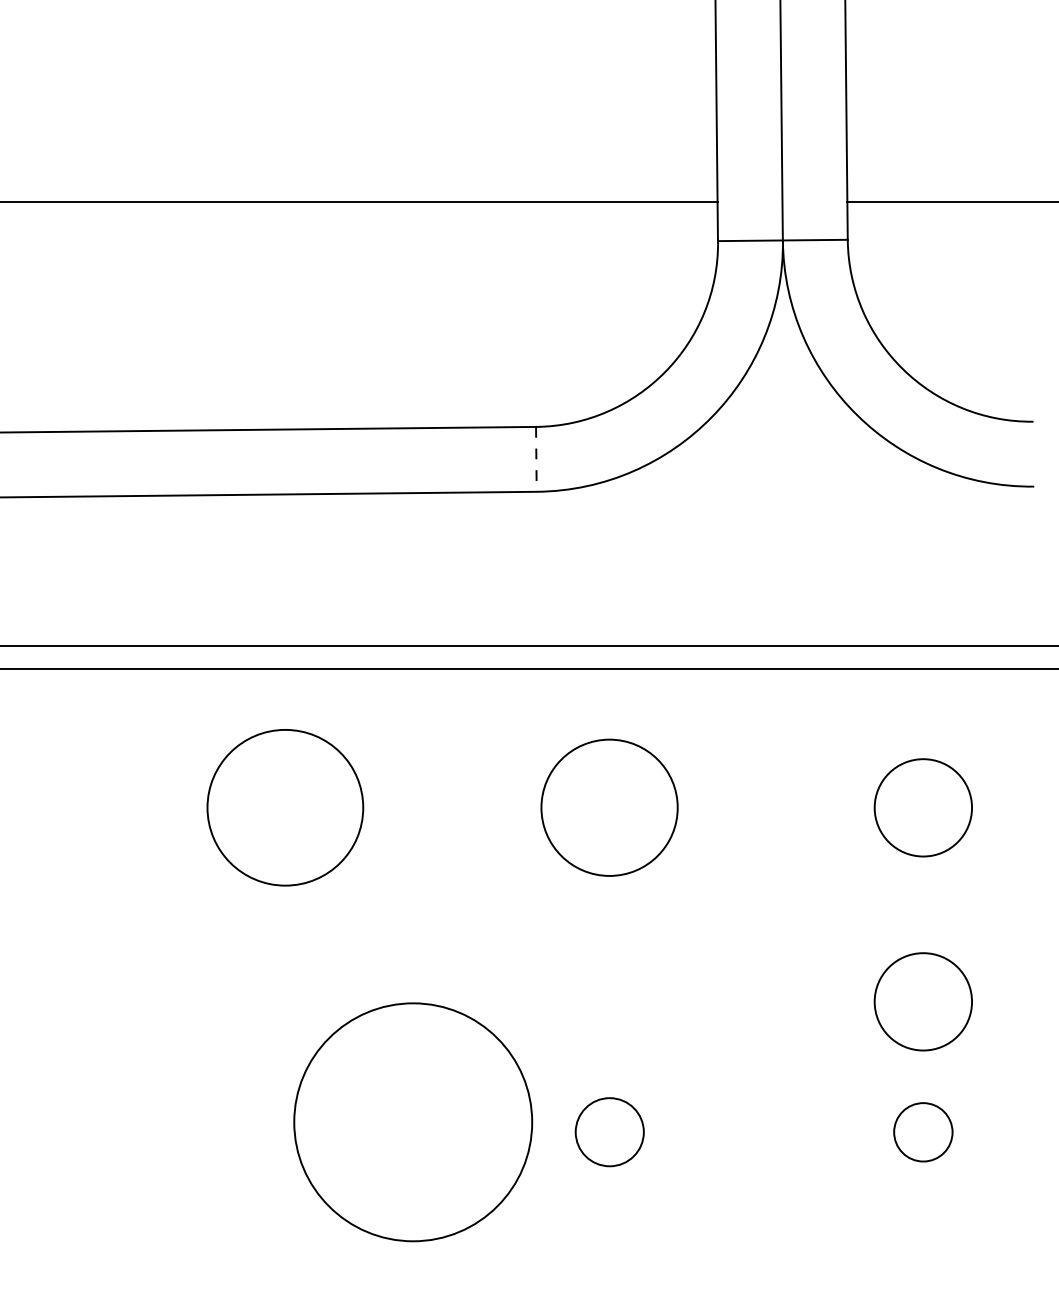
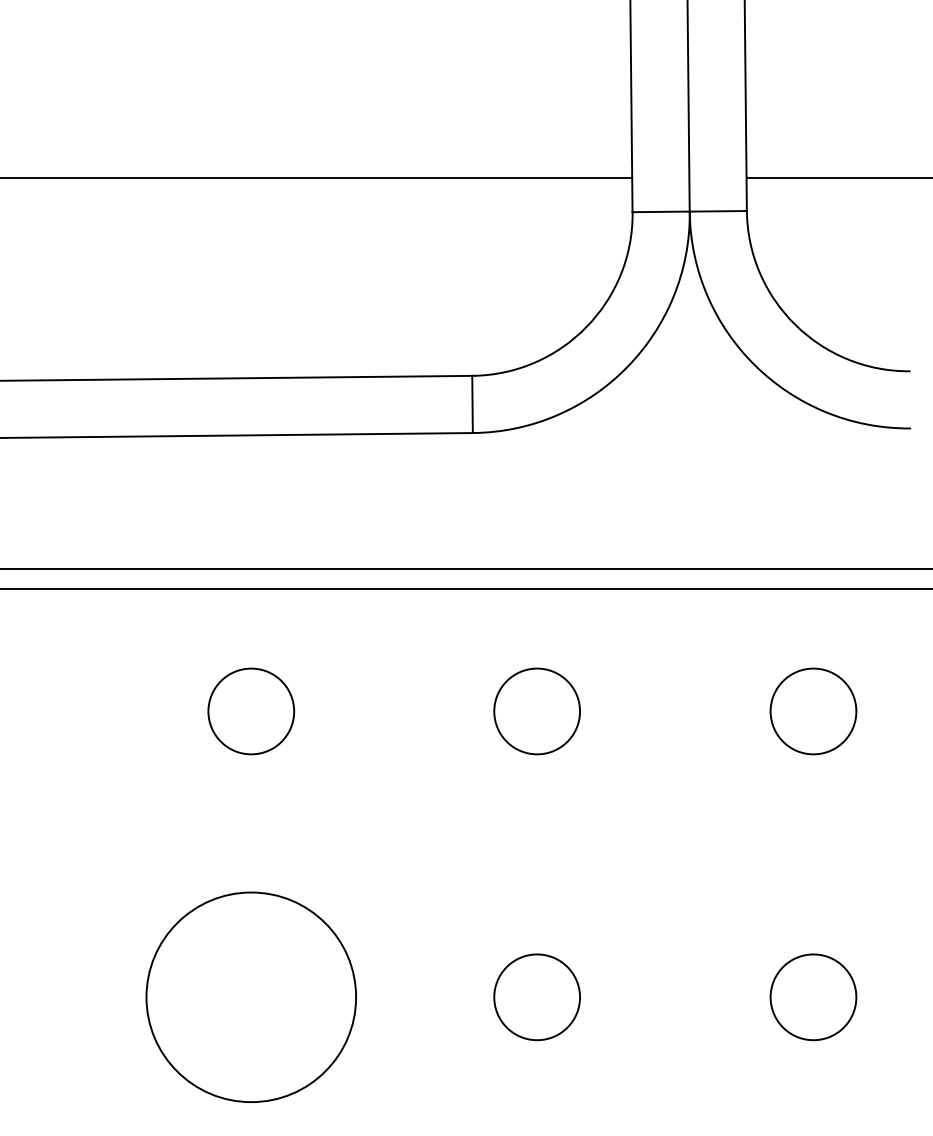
line: (536, 459) -> (472, 404), dashed -> solid
circle: (284, 807) -> (250, 711), size x0.62
circle: (609, 807) -> (536, 711), size x0.71
circle: (922, 1001) -> (812, 882), removed
circle: (413, 1122) -> (251, 997), moved
circle: (609, 1131) -> (536, 996), size x1.43
circle: (923, 1131) -> (813, 996), size x1.67

